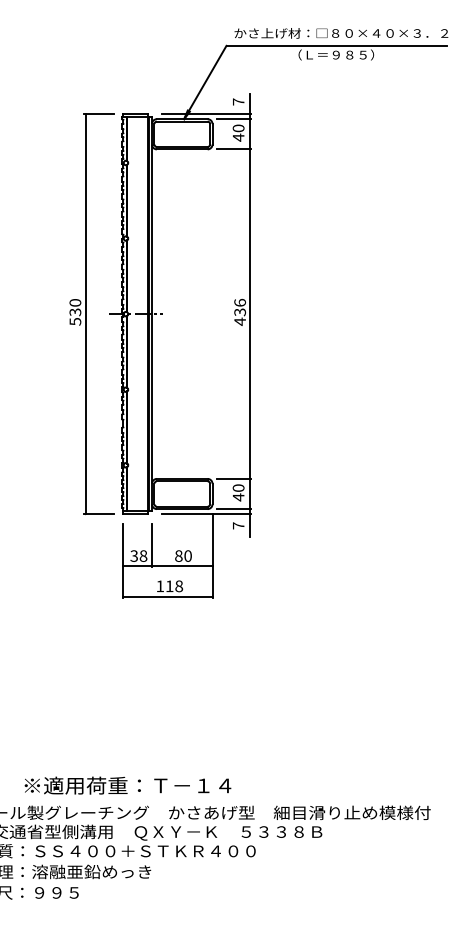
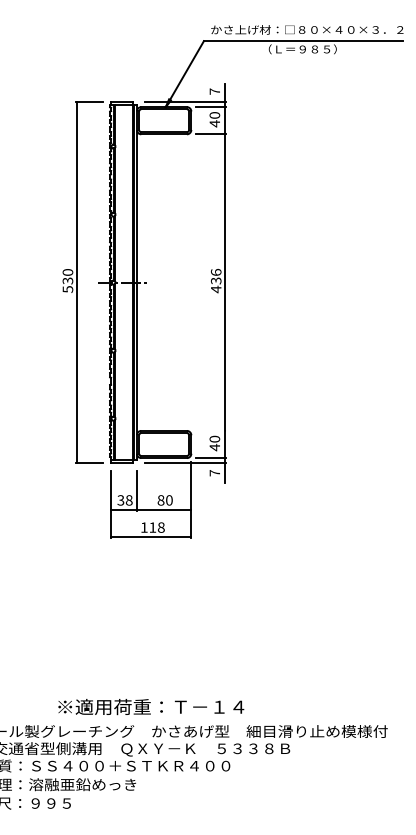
line: (233, 478) -> (210, 430), removed
text: (128, 786) -> (151, 707), moved

